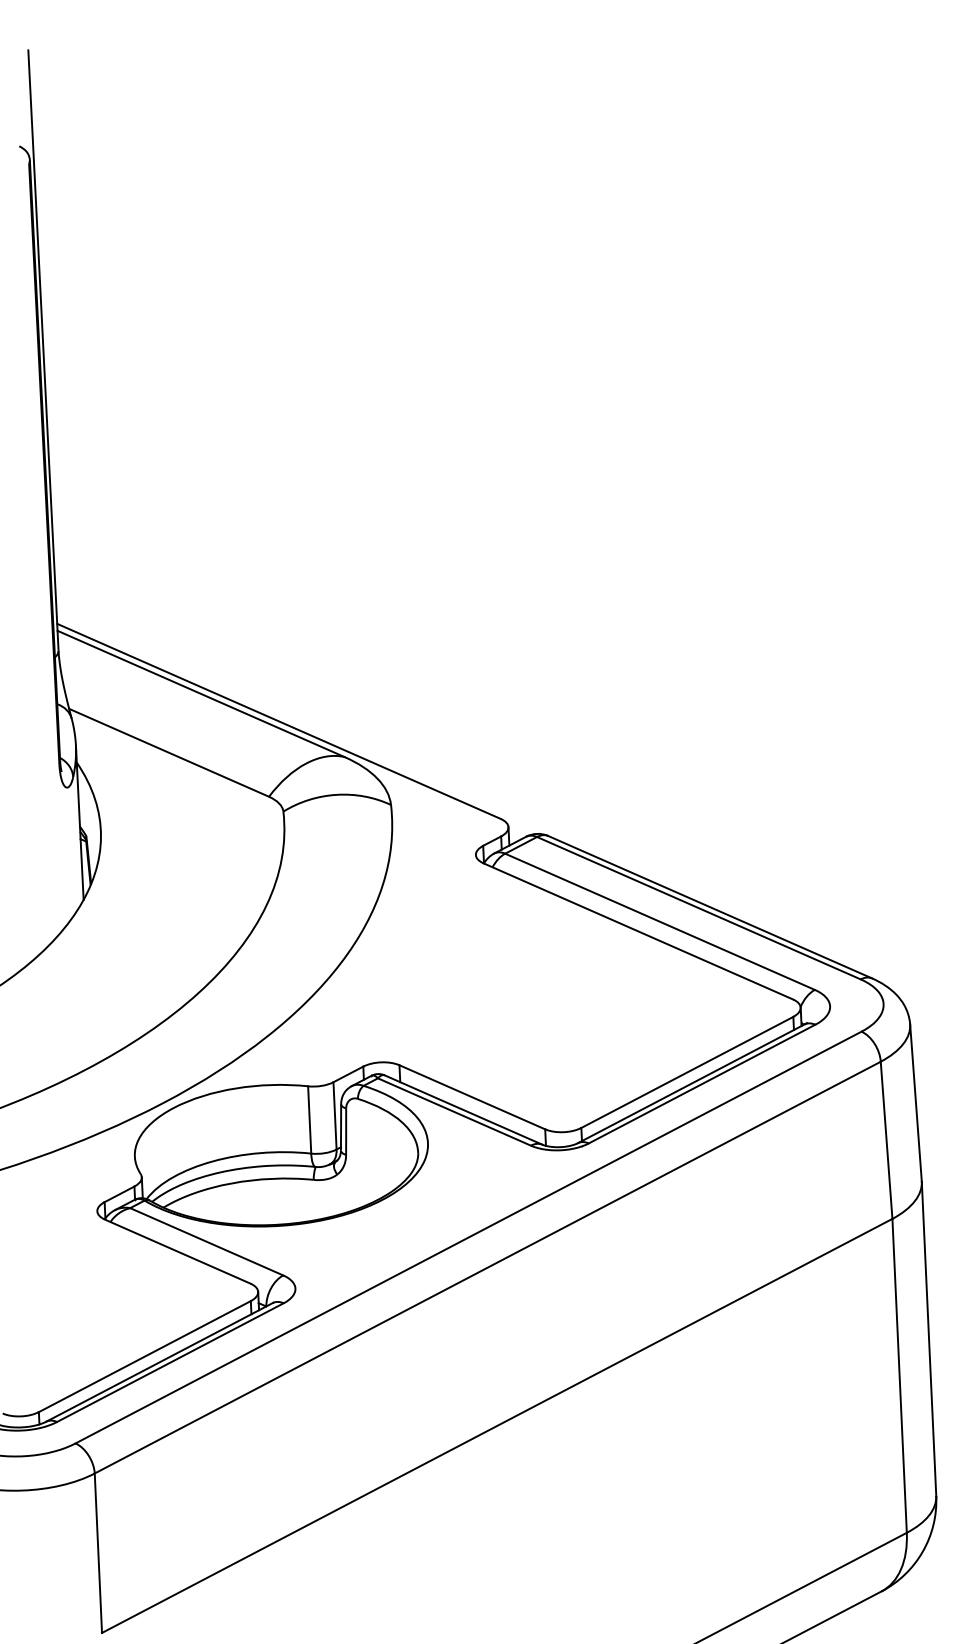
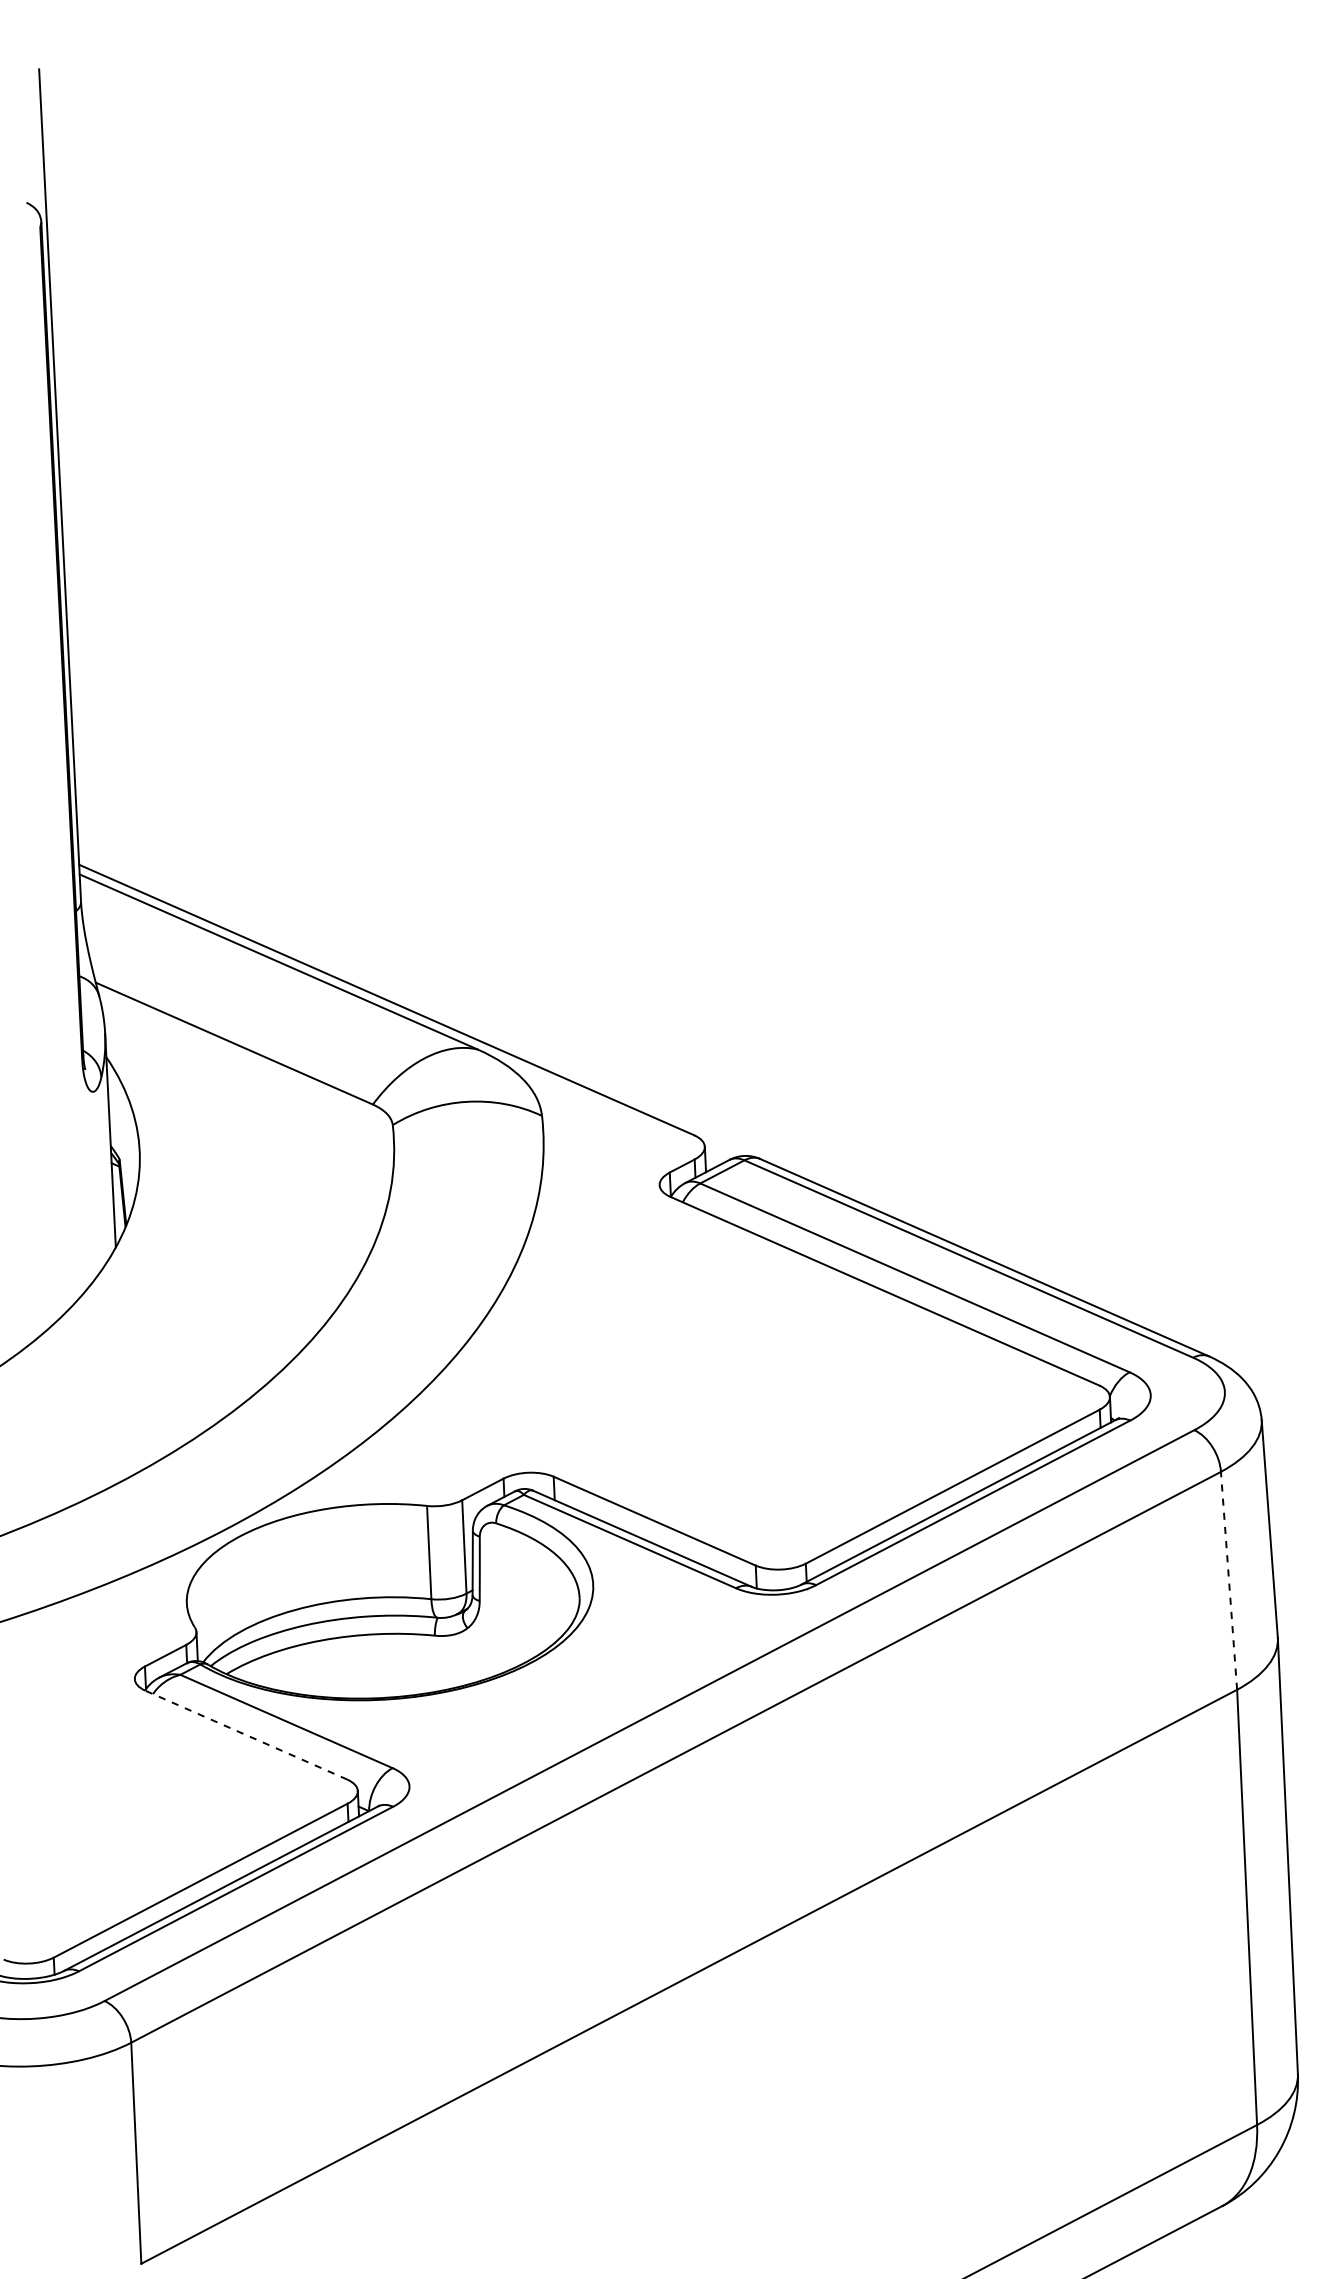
line: (886, 1140) -> (1229, 1580), solid -> dashed
line: (177, 1251) -> (245, 1734), solid -> dashed

